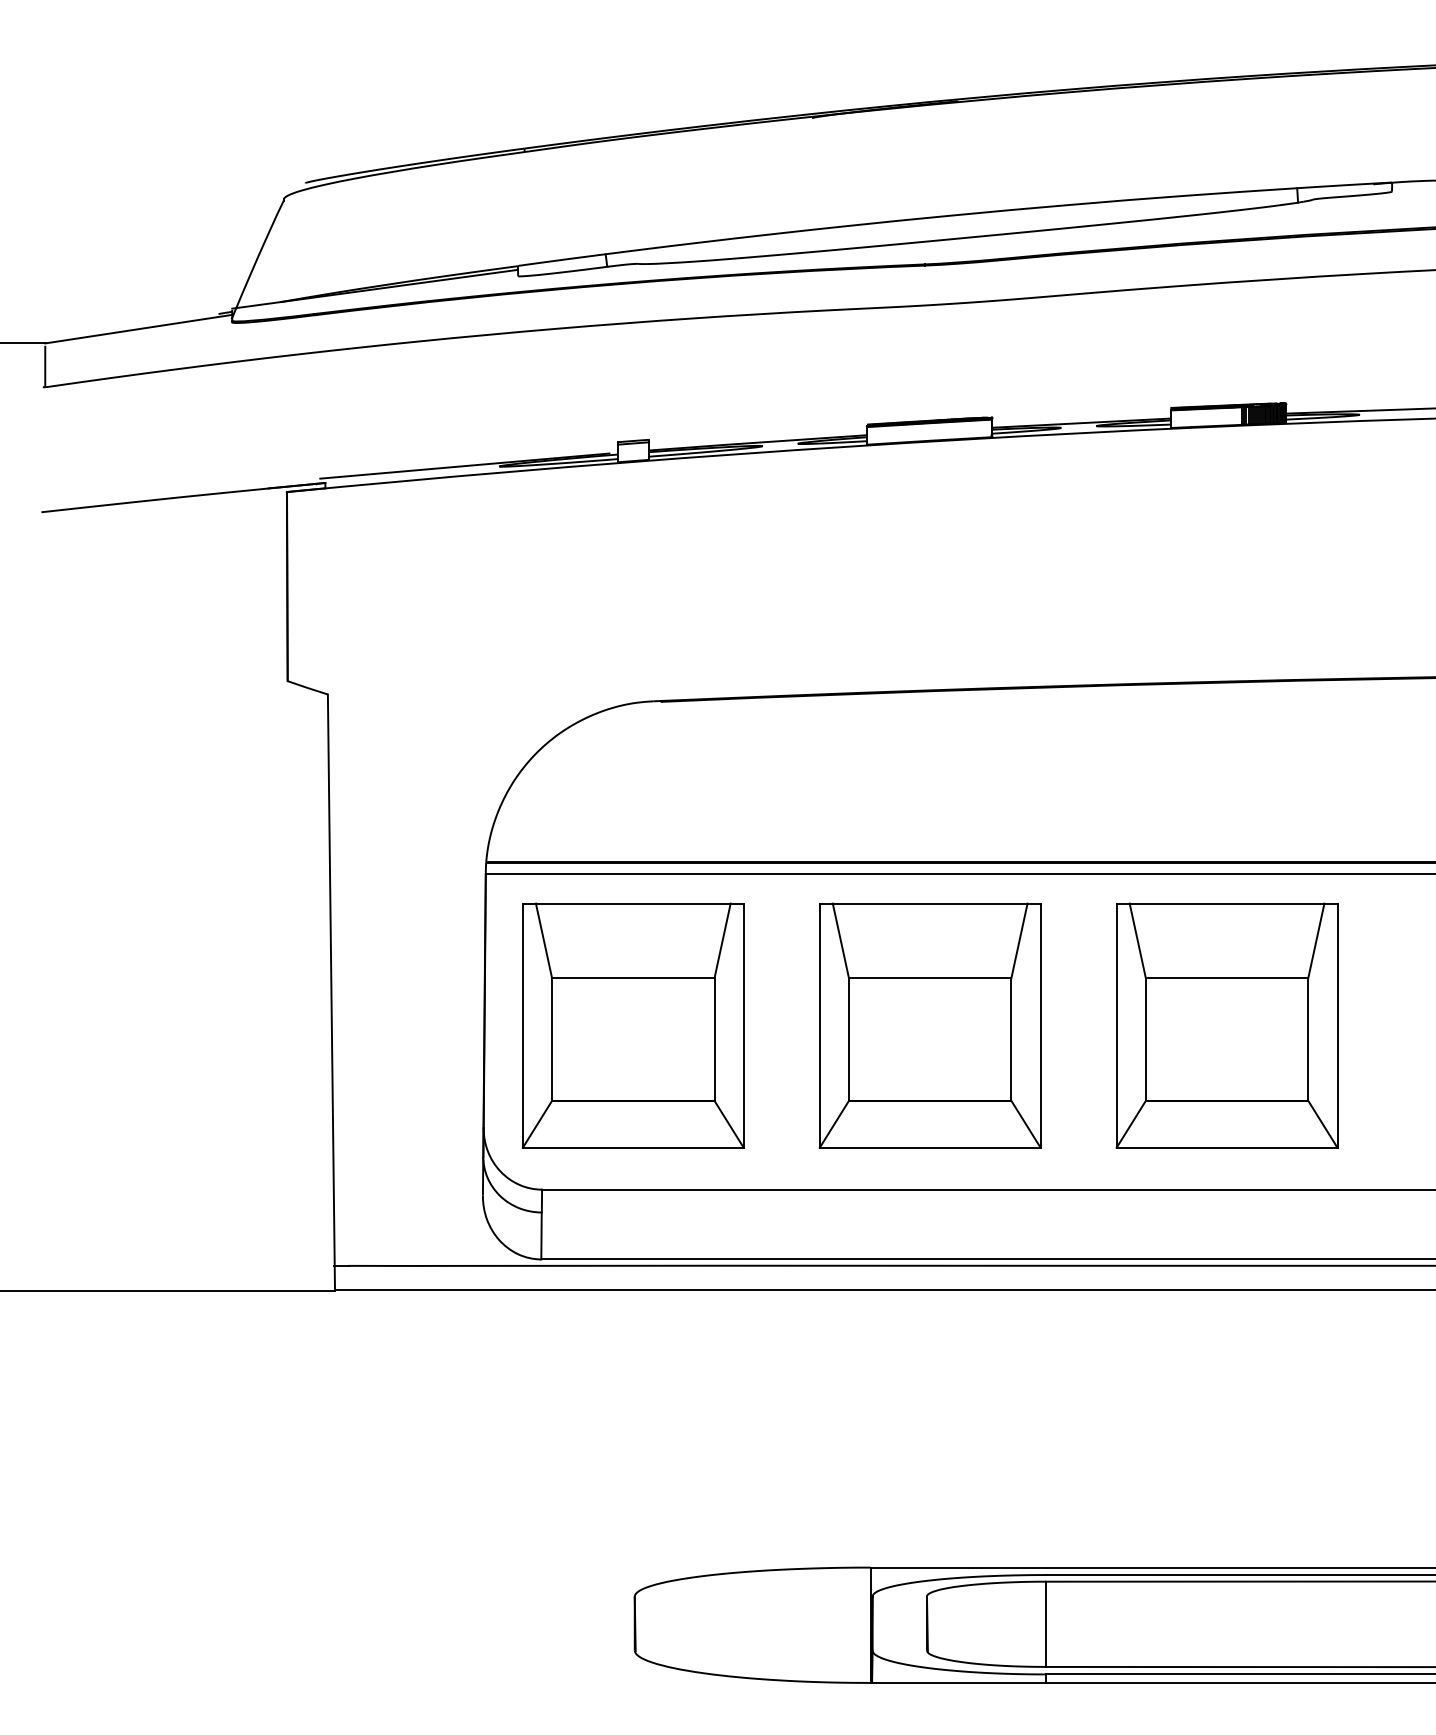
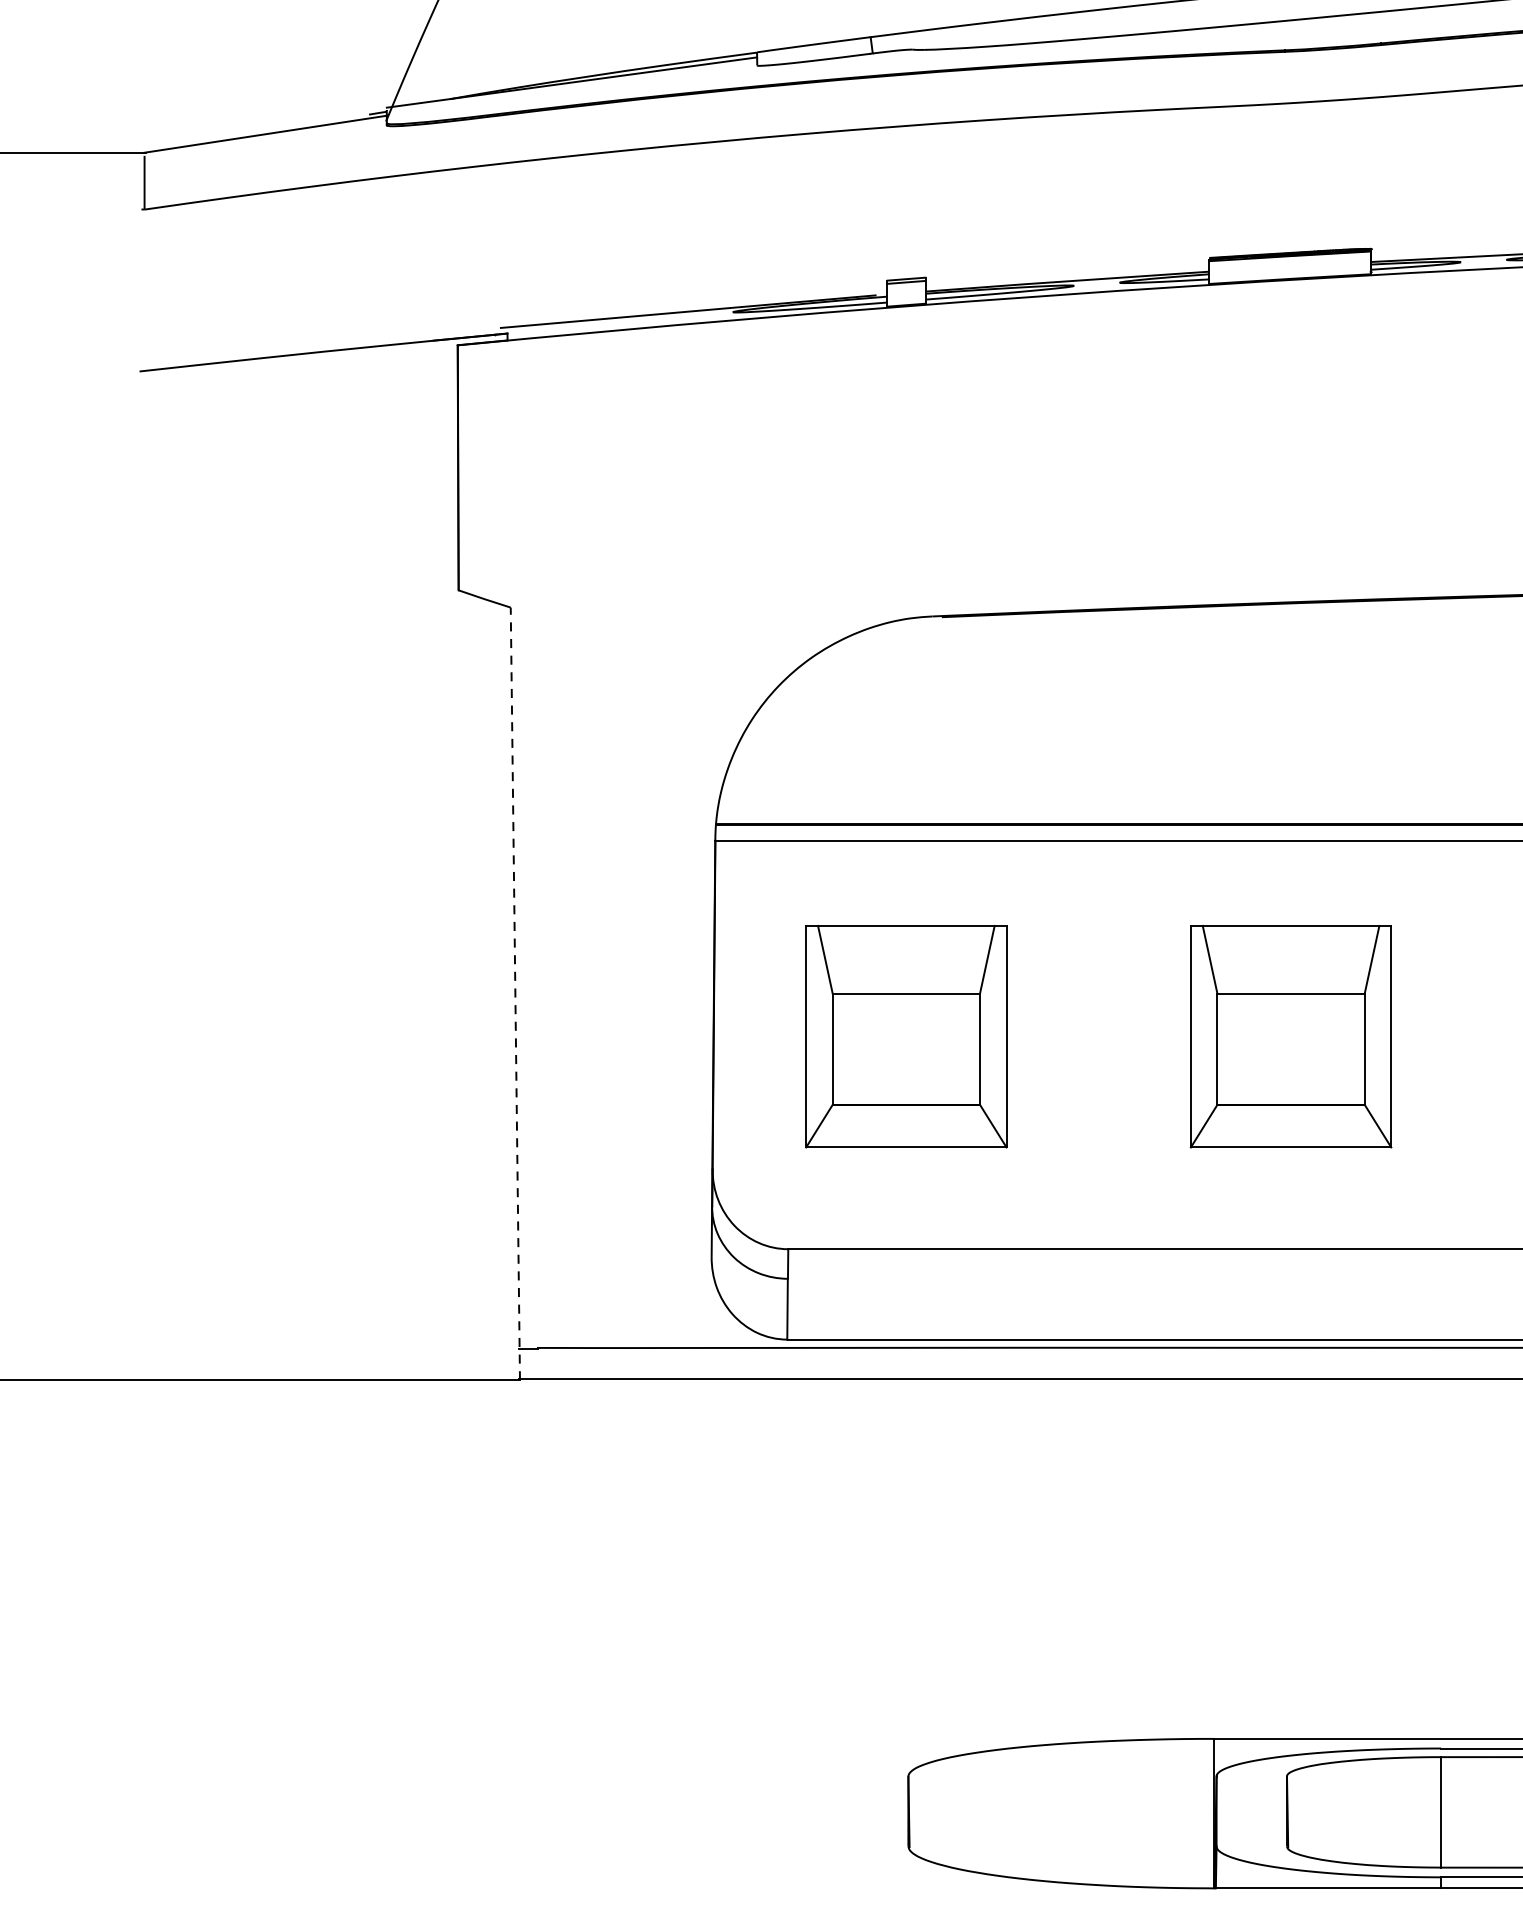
line: (331, 992) -> (515, 993), solid -> dashed
part: (632, 1025) -> (905, 1036), size x0.7
part: (929, 1025) -> (1290, 1036), size x0.7

